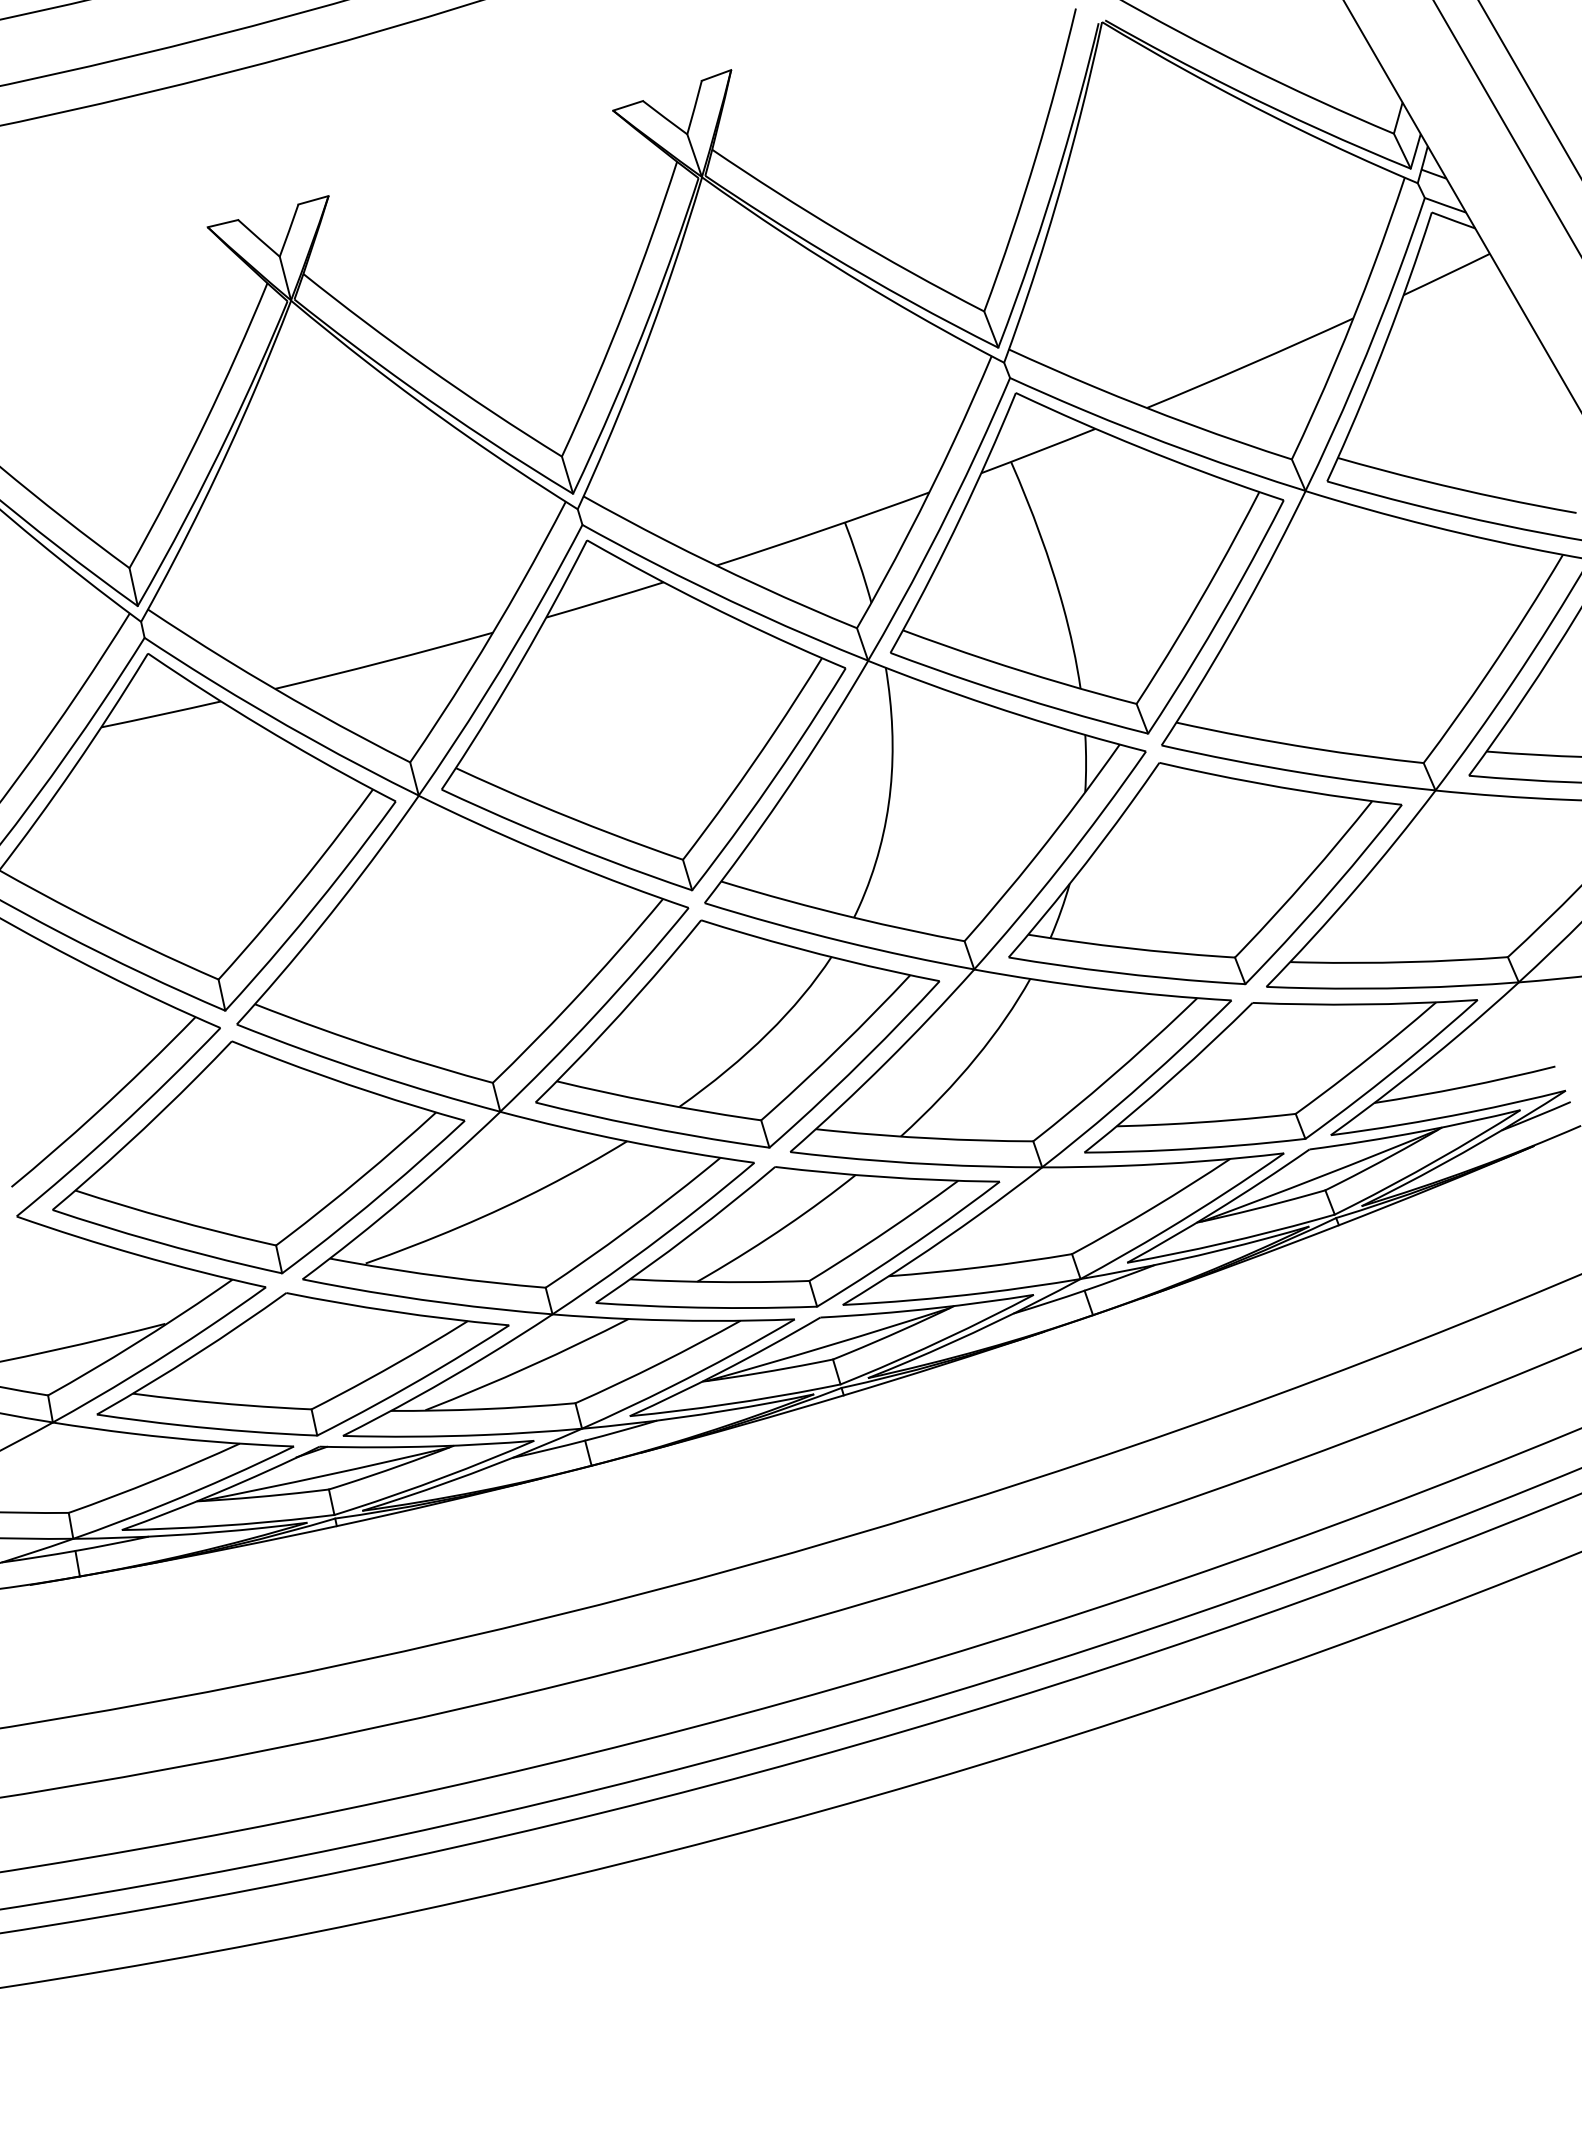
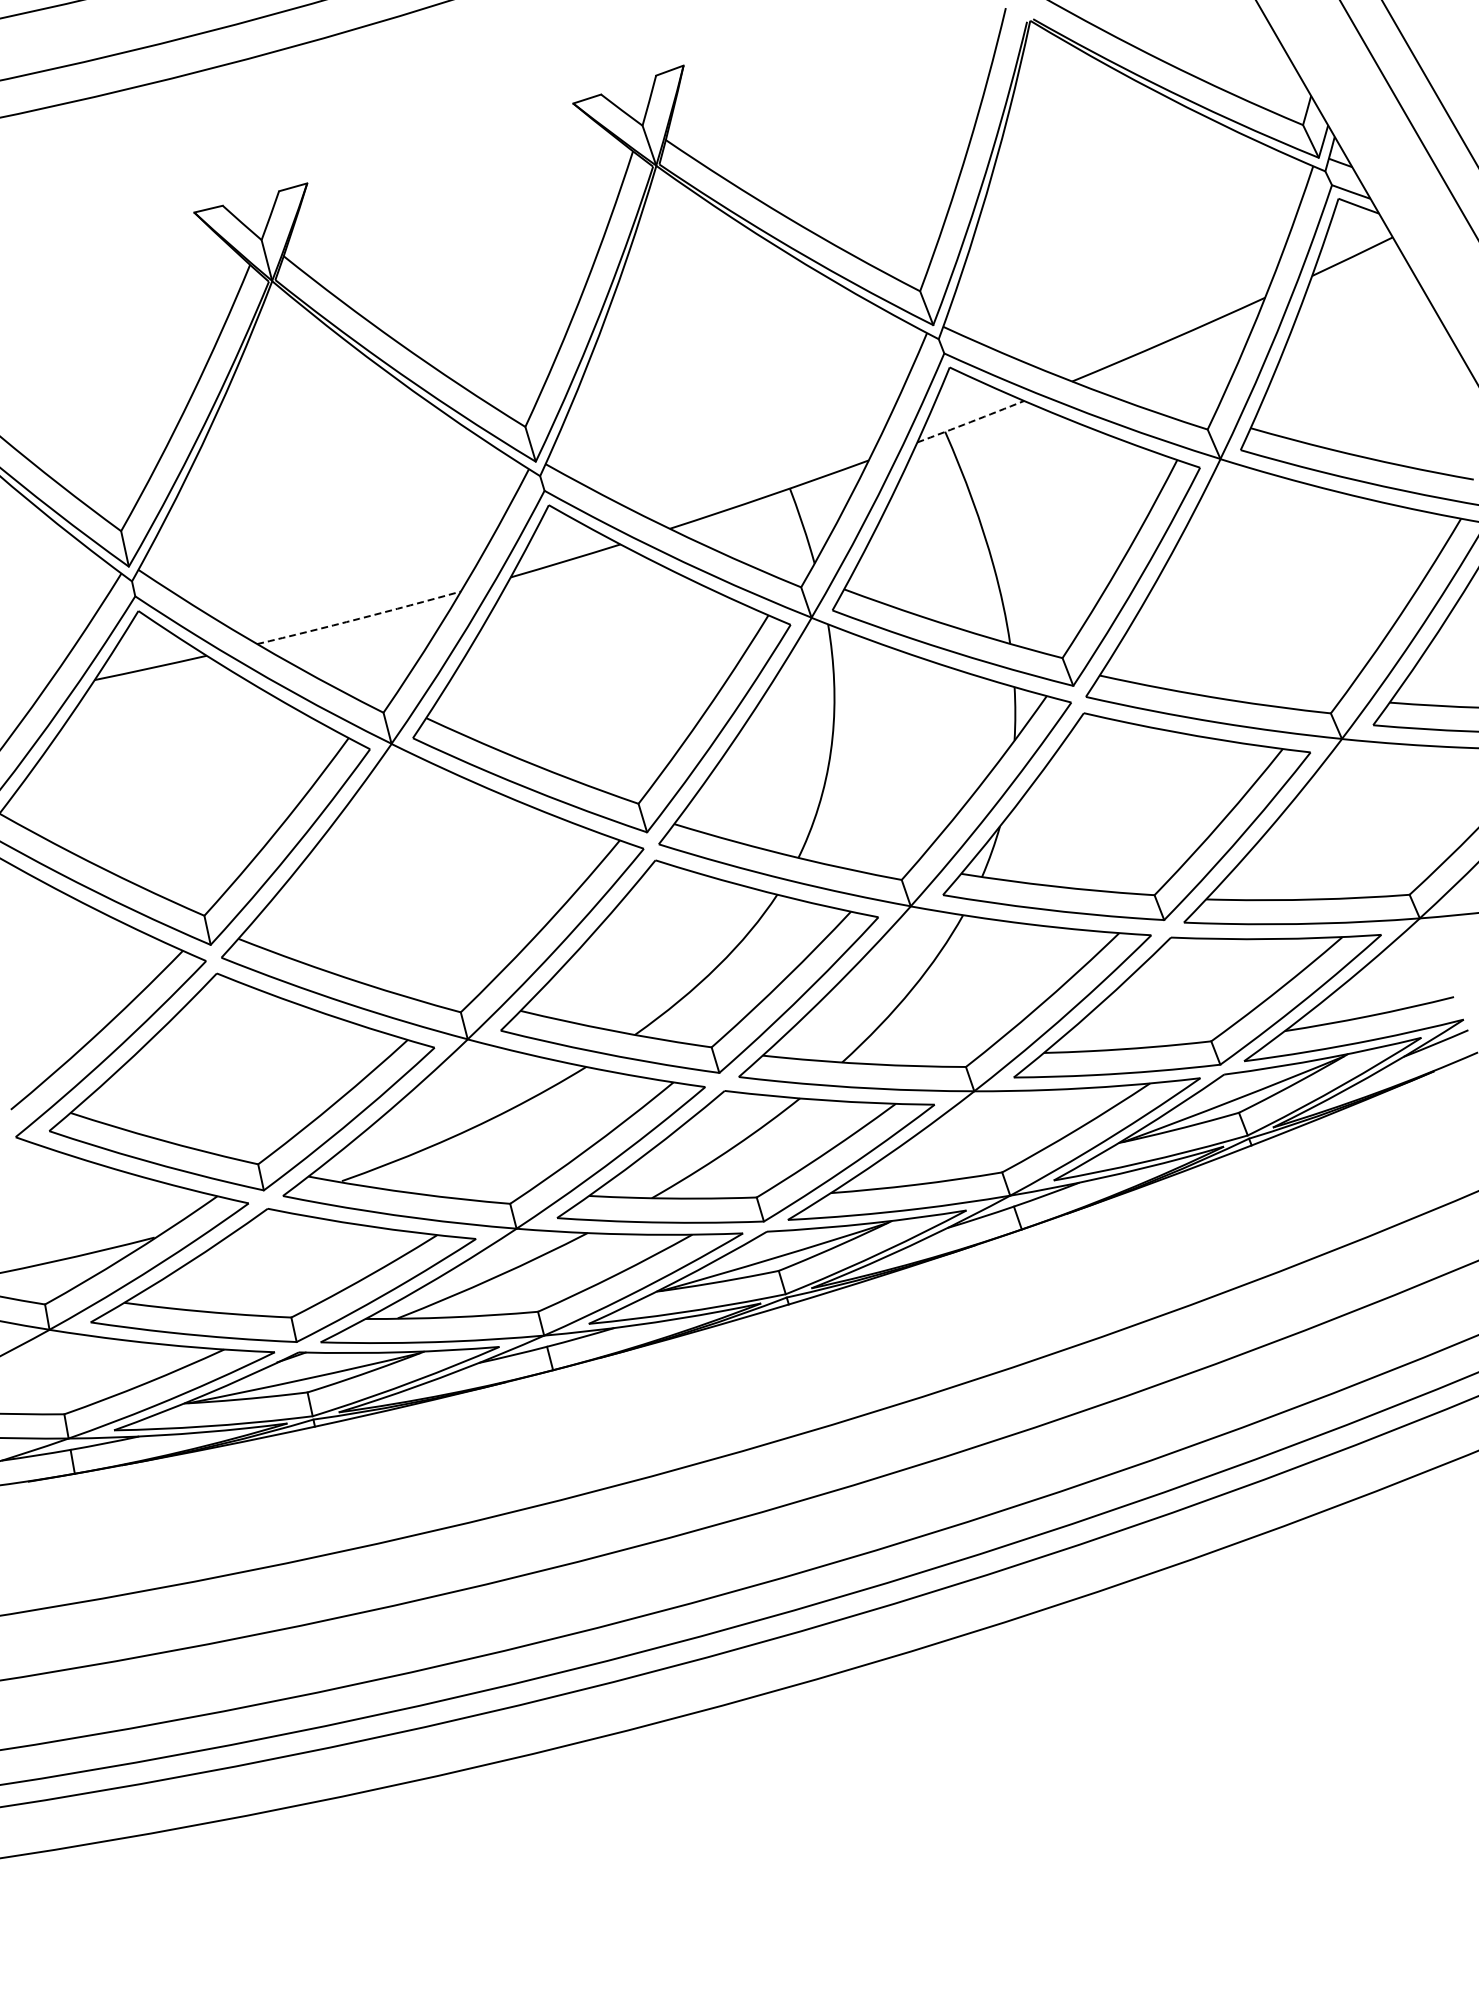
arc: (1038, 451) -> (970, 422), solid -> dashed
arc: (384, 661) -> (359, 618), solid -> dashed

